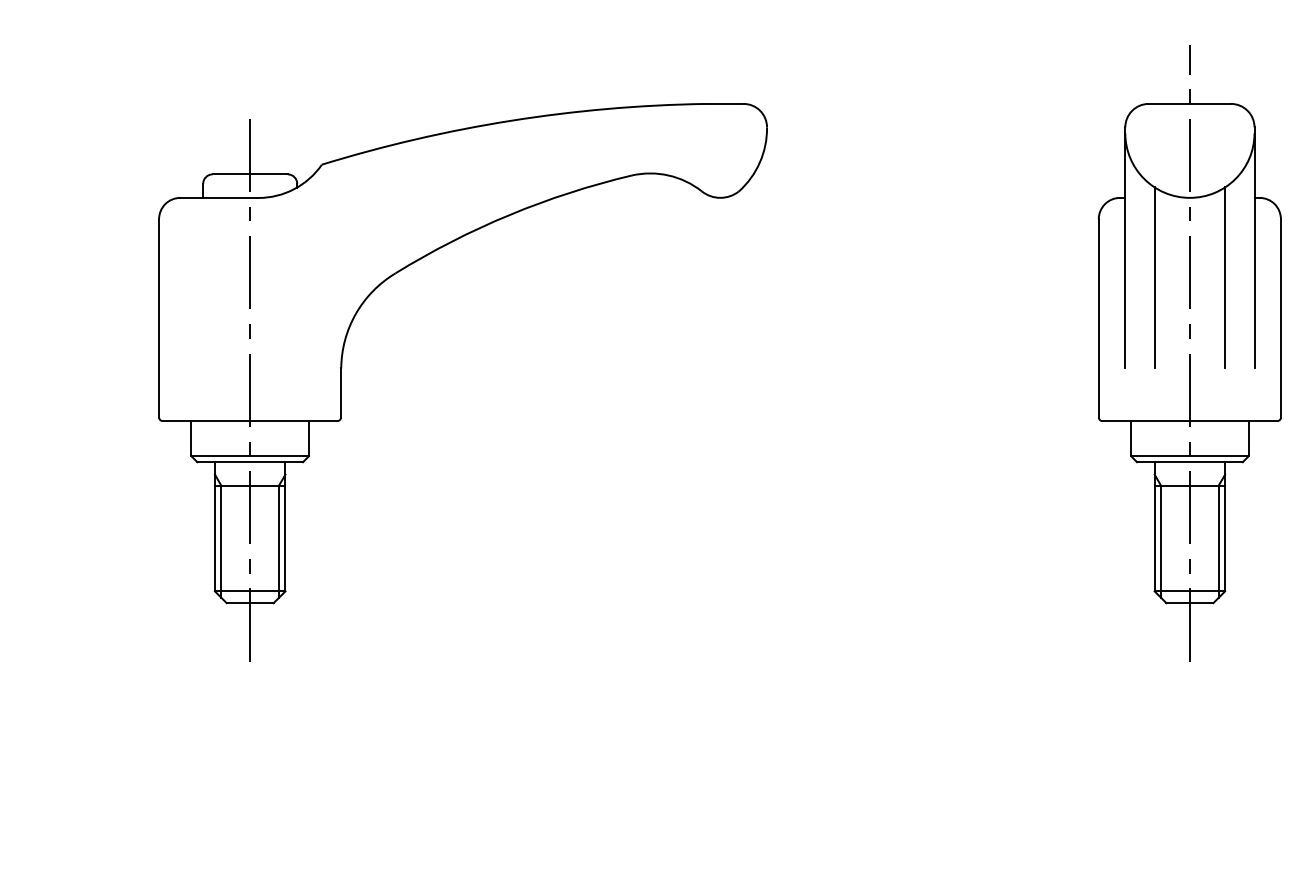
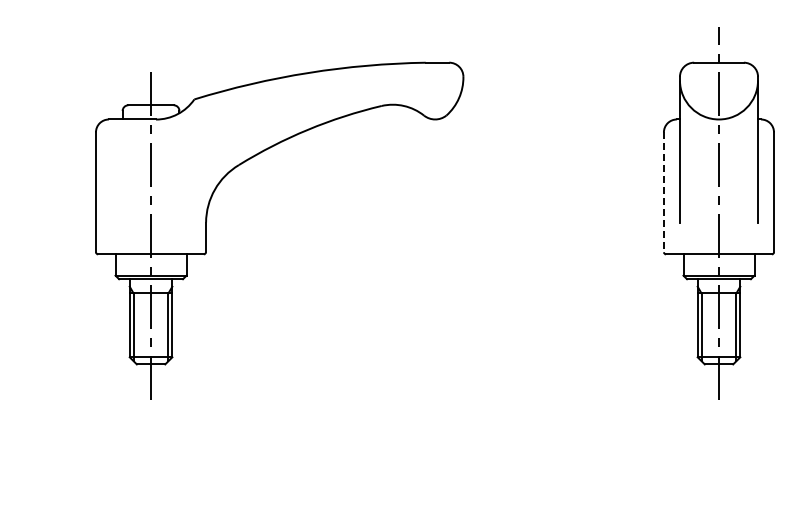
line: (1154, 277) -> (697, 167), removed
line: (1225, 277) -> (740, 167), removed
line: (1098, 318) -> (663, 192), solid -> dashed

